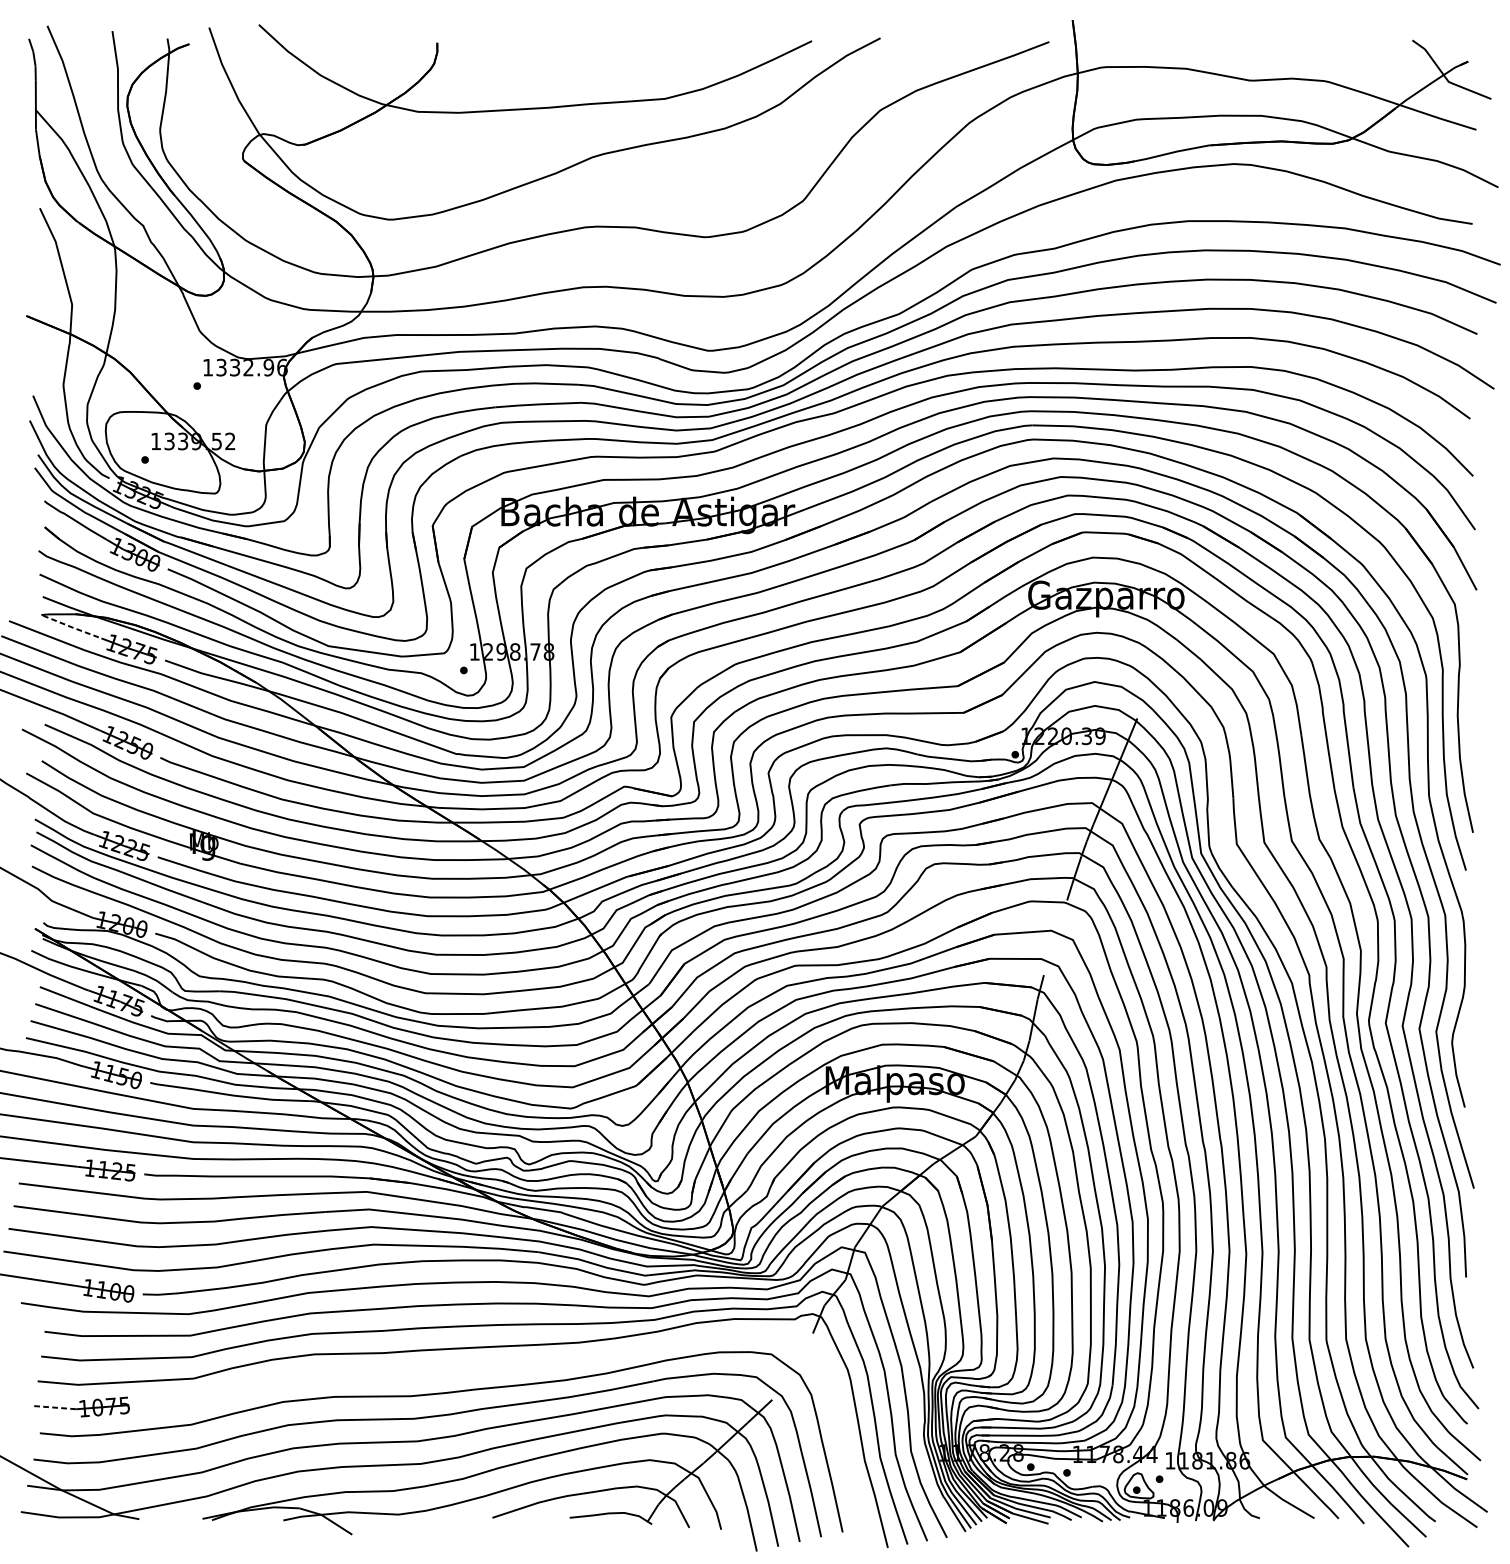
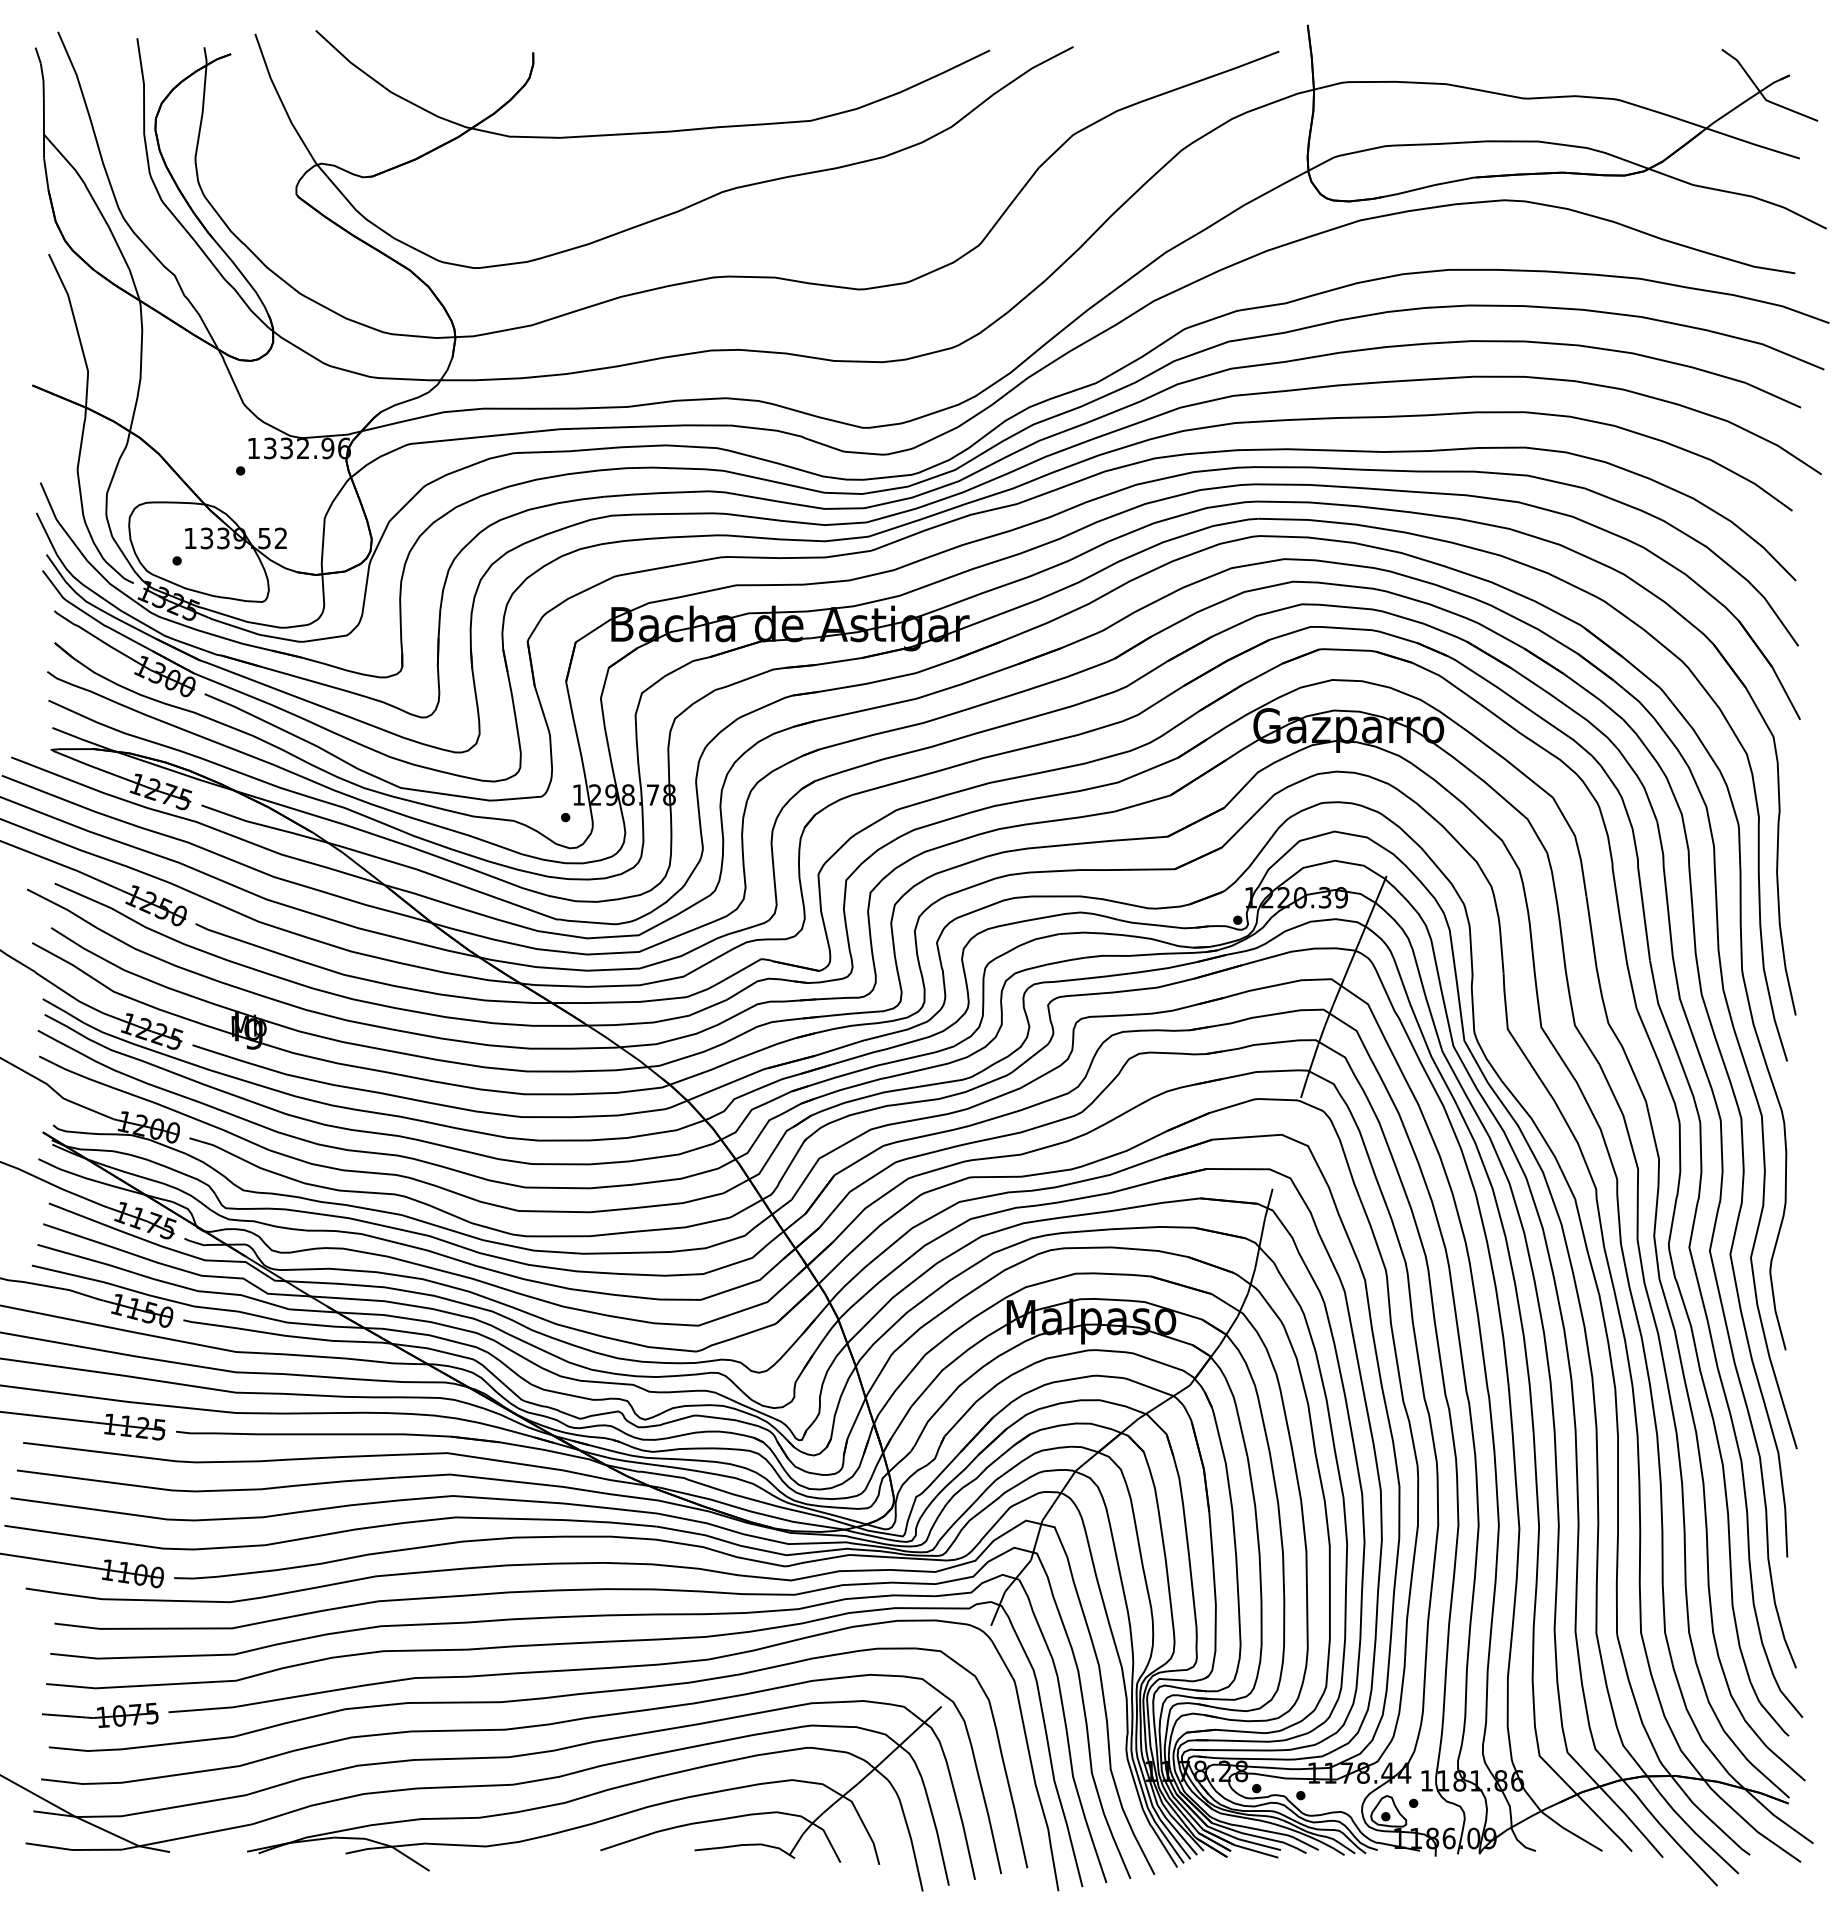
line: (71, 626) -> (87, 764), dashed -> solid
curve: (495, 1369) -> (604, 1669), added
line: (52, 1407) -> (64, 1715), dashed -> solid

